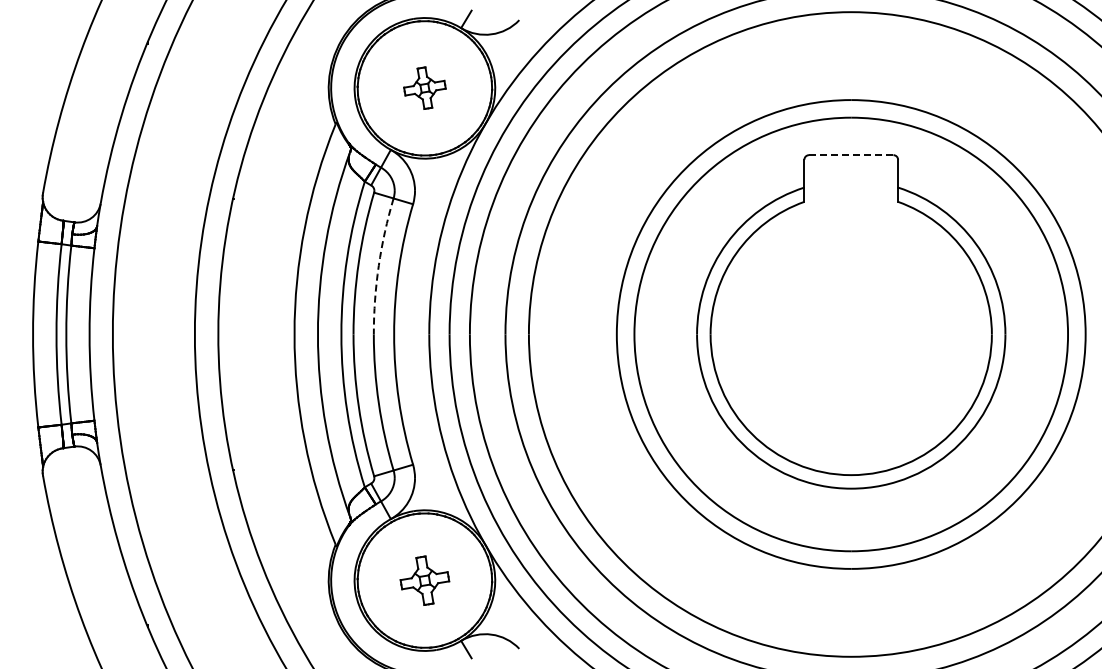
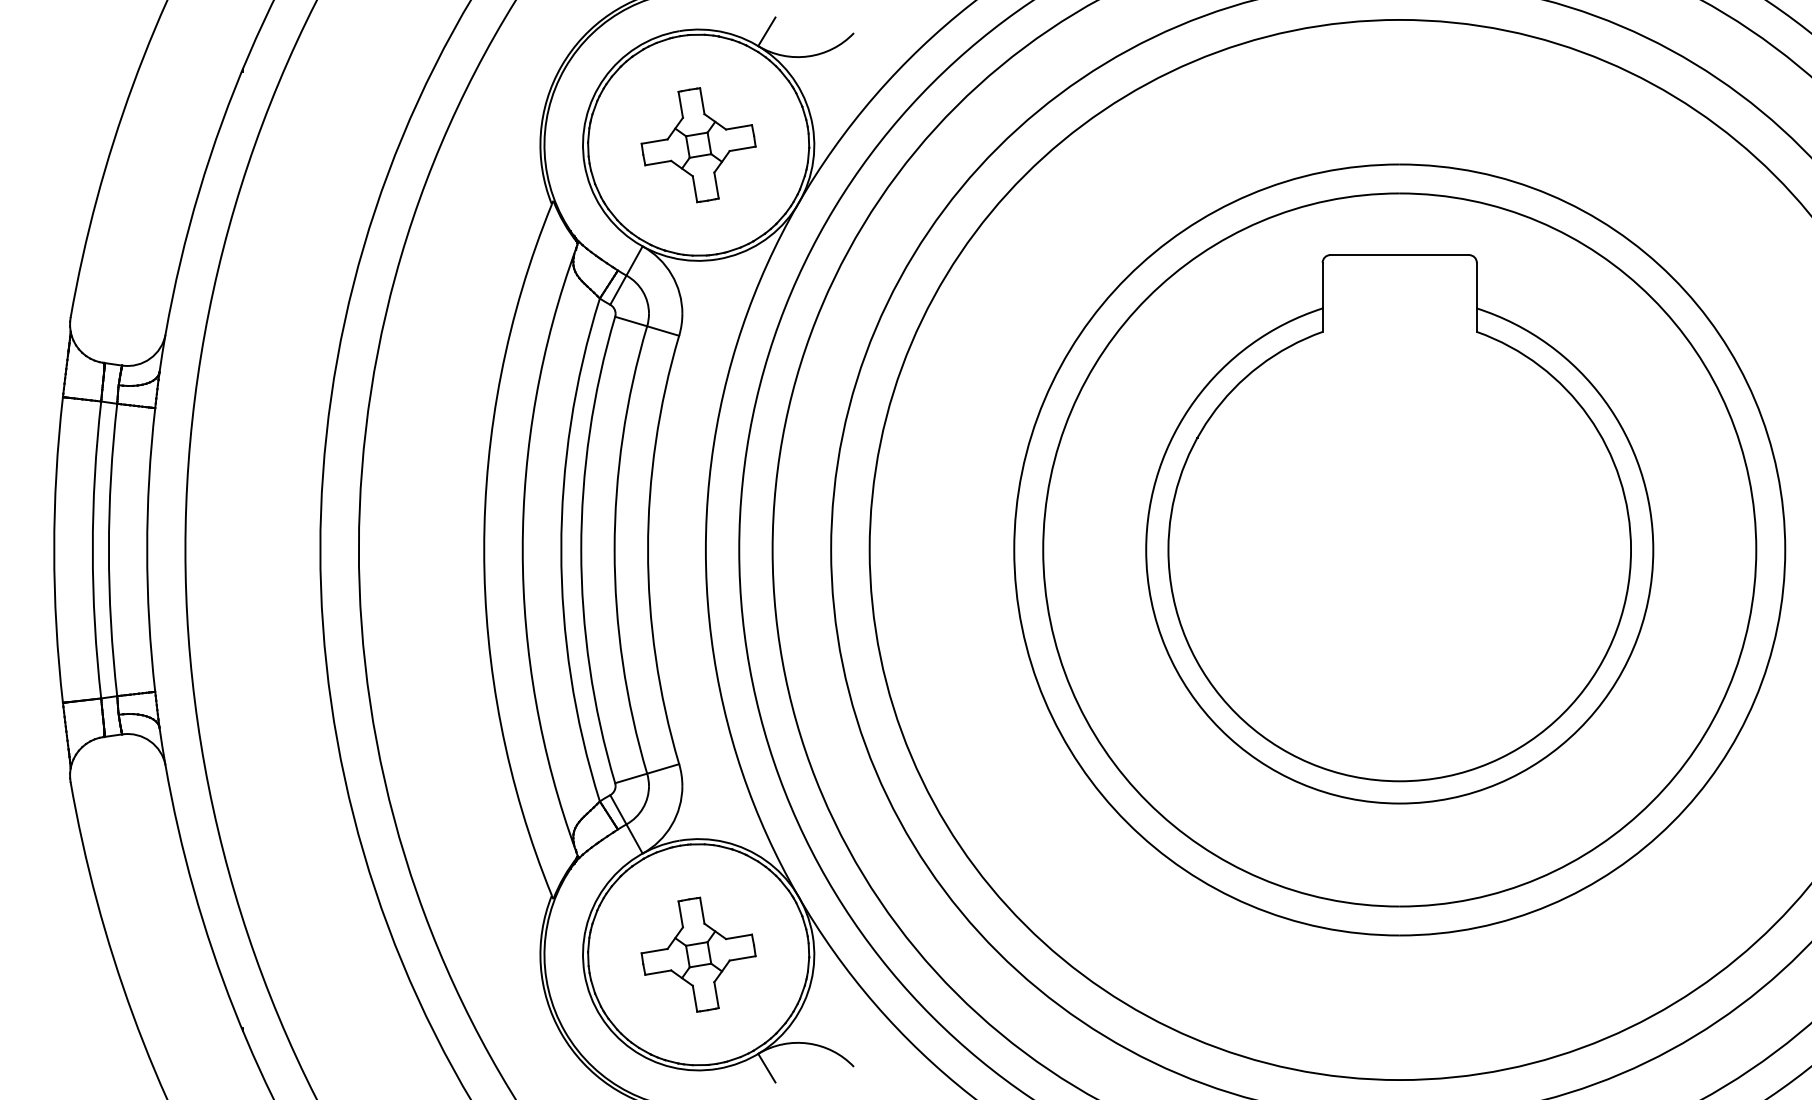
part: (424, 87) -> (697, 143), size x1.67
line: (850, 155) -> (1398, 255), dashed -> solid
arc: (378, 265) -> (622, 436), dashed -> solid
part: (424, 580) -> (697, 954), size x1.43

